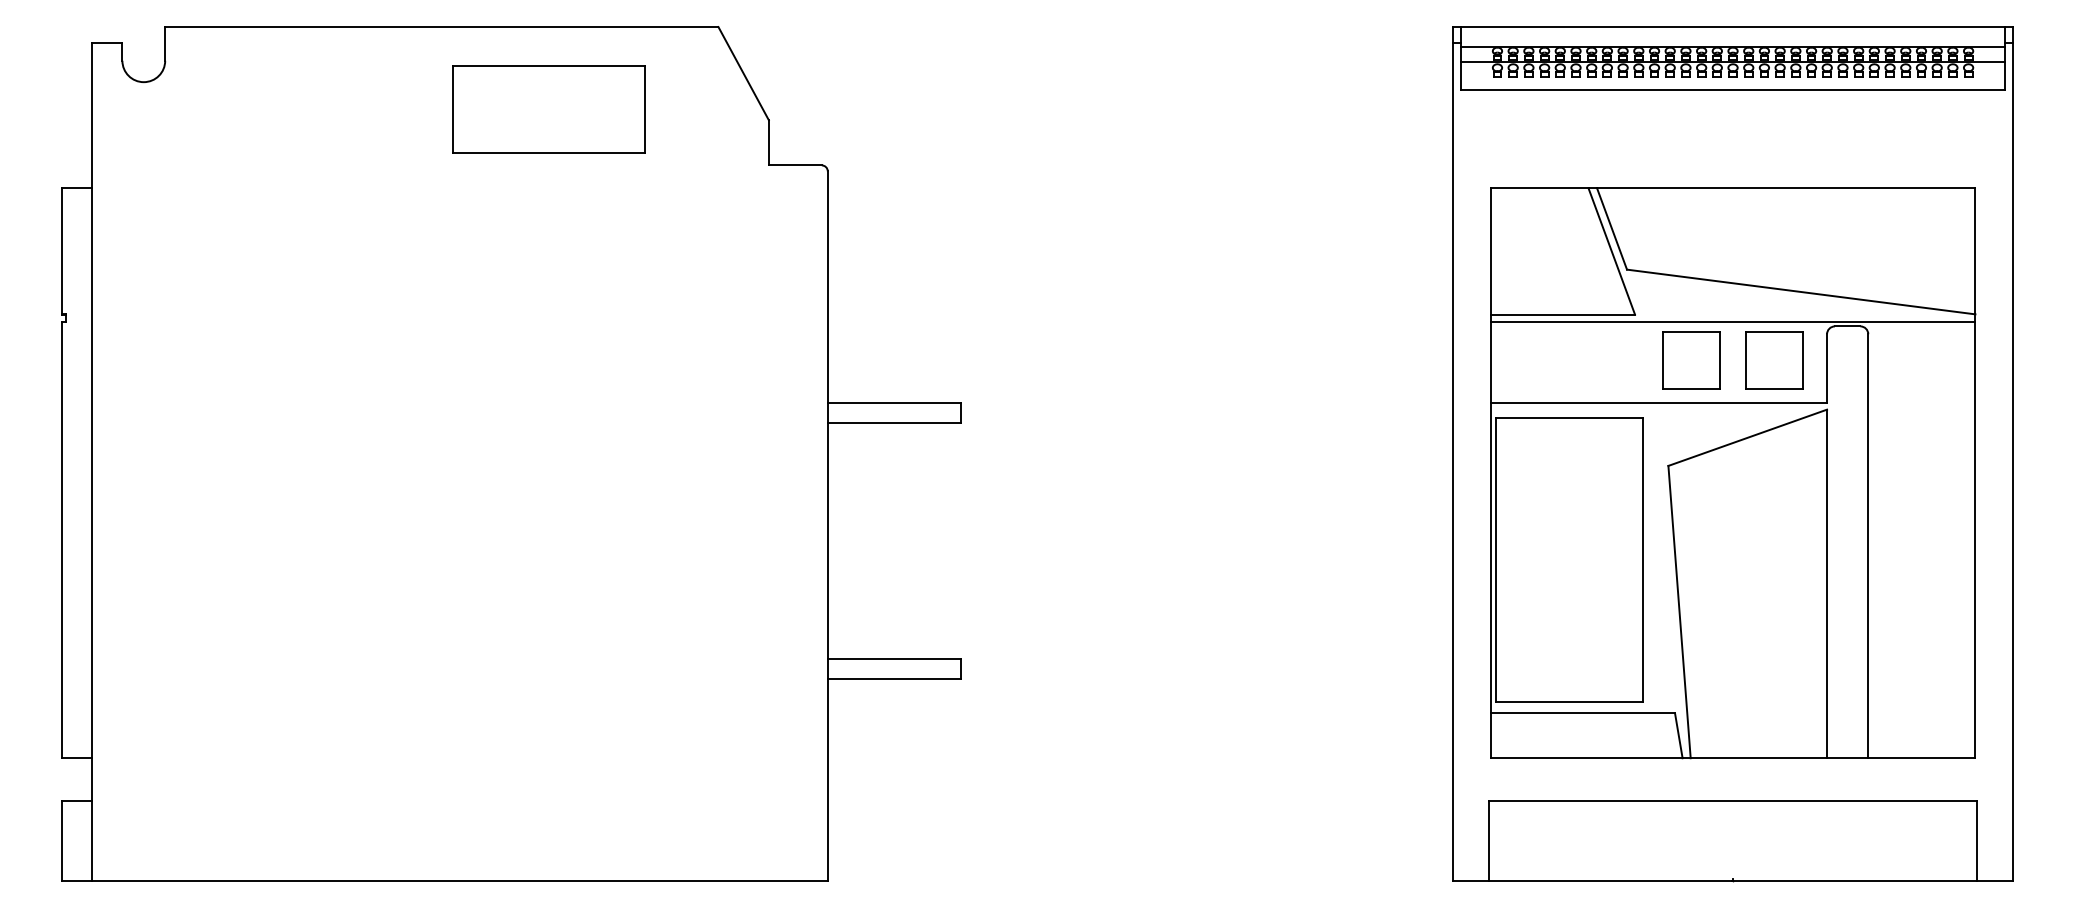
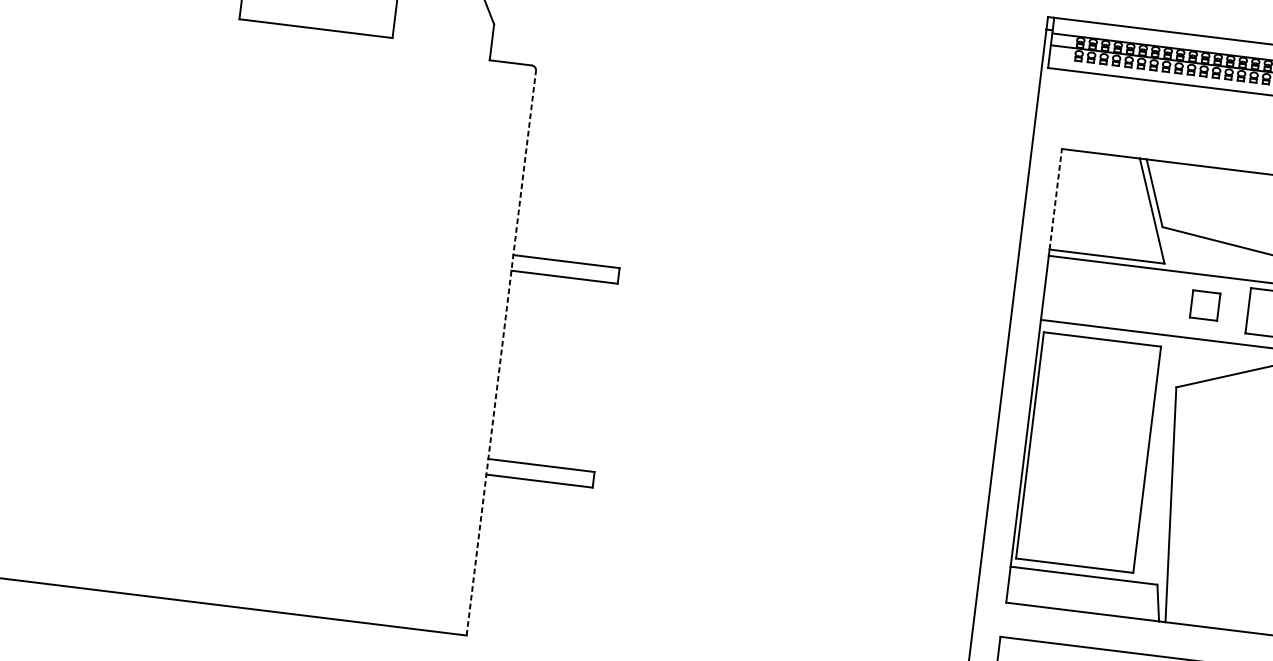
line: (1490, 250) -> (1055, 198), solid -> dashed
part: (1691, 360) -> (1205, 305), size x0.6
line: (827, 526) -> (501, 353), solid -> dashed

